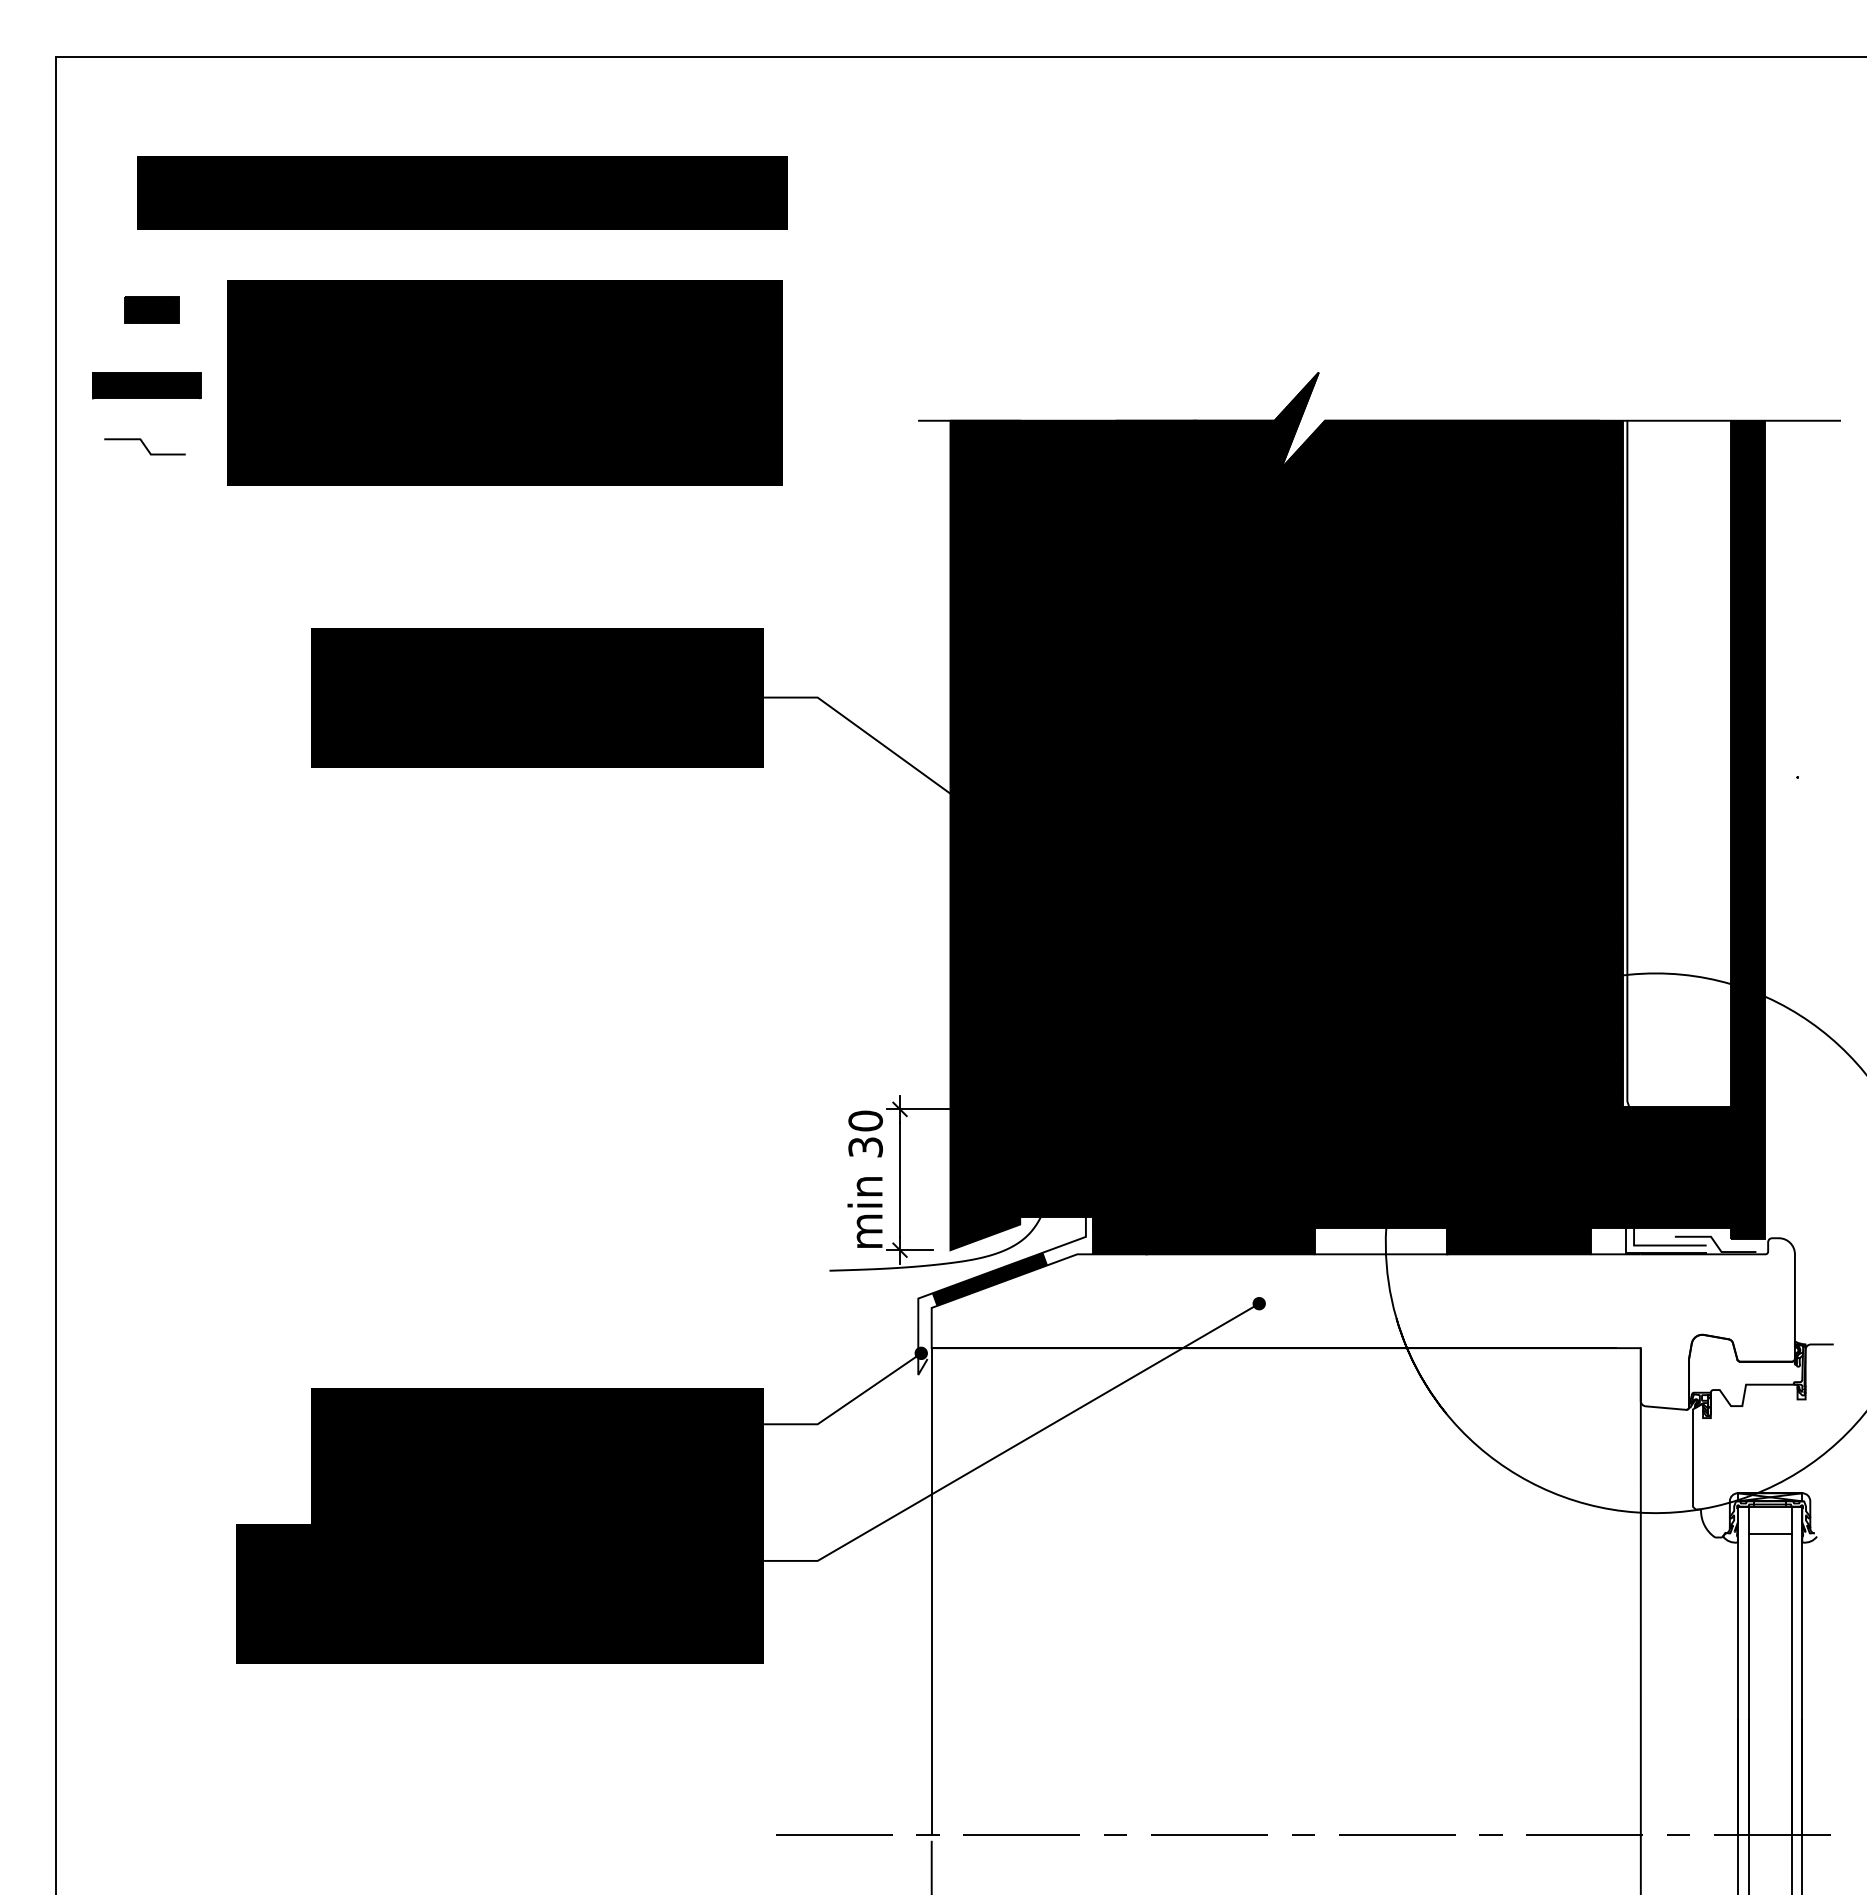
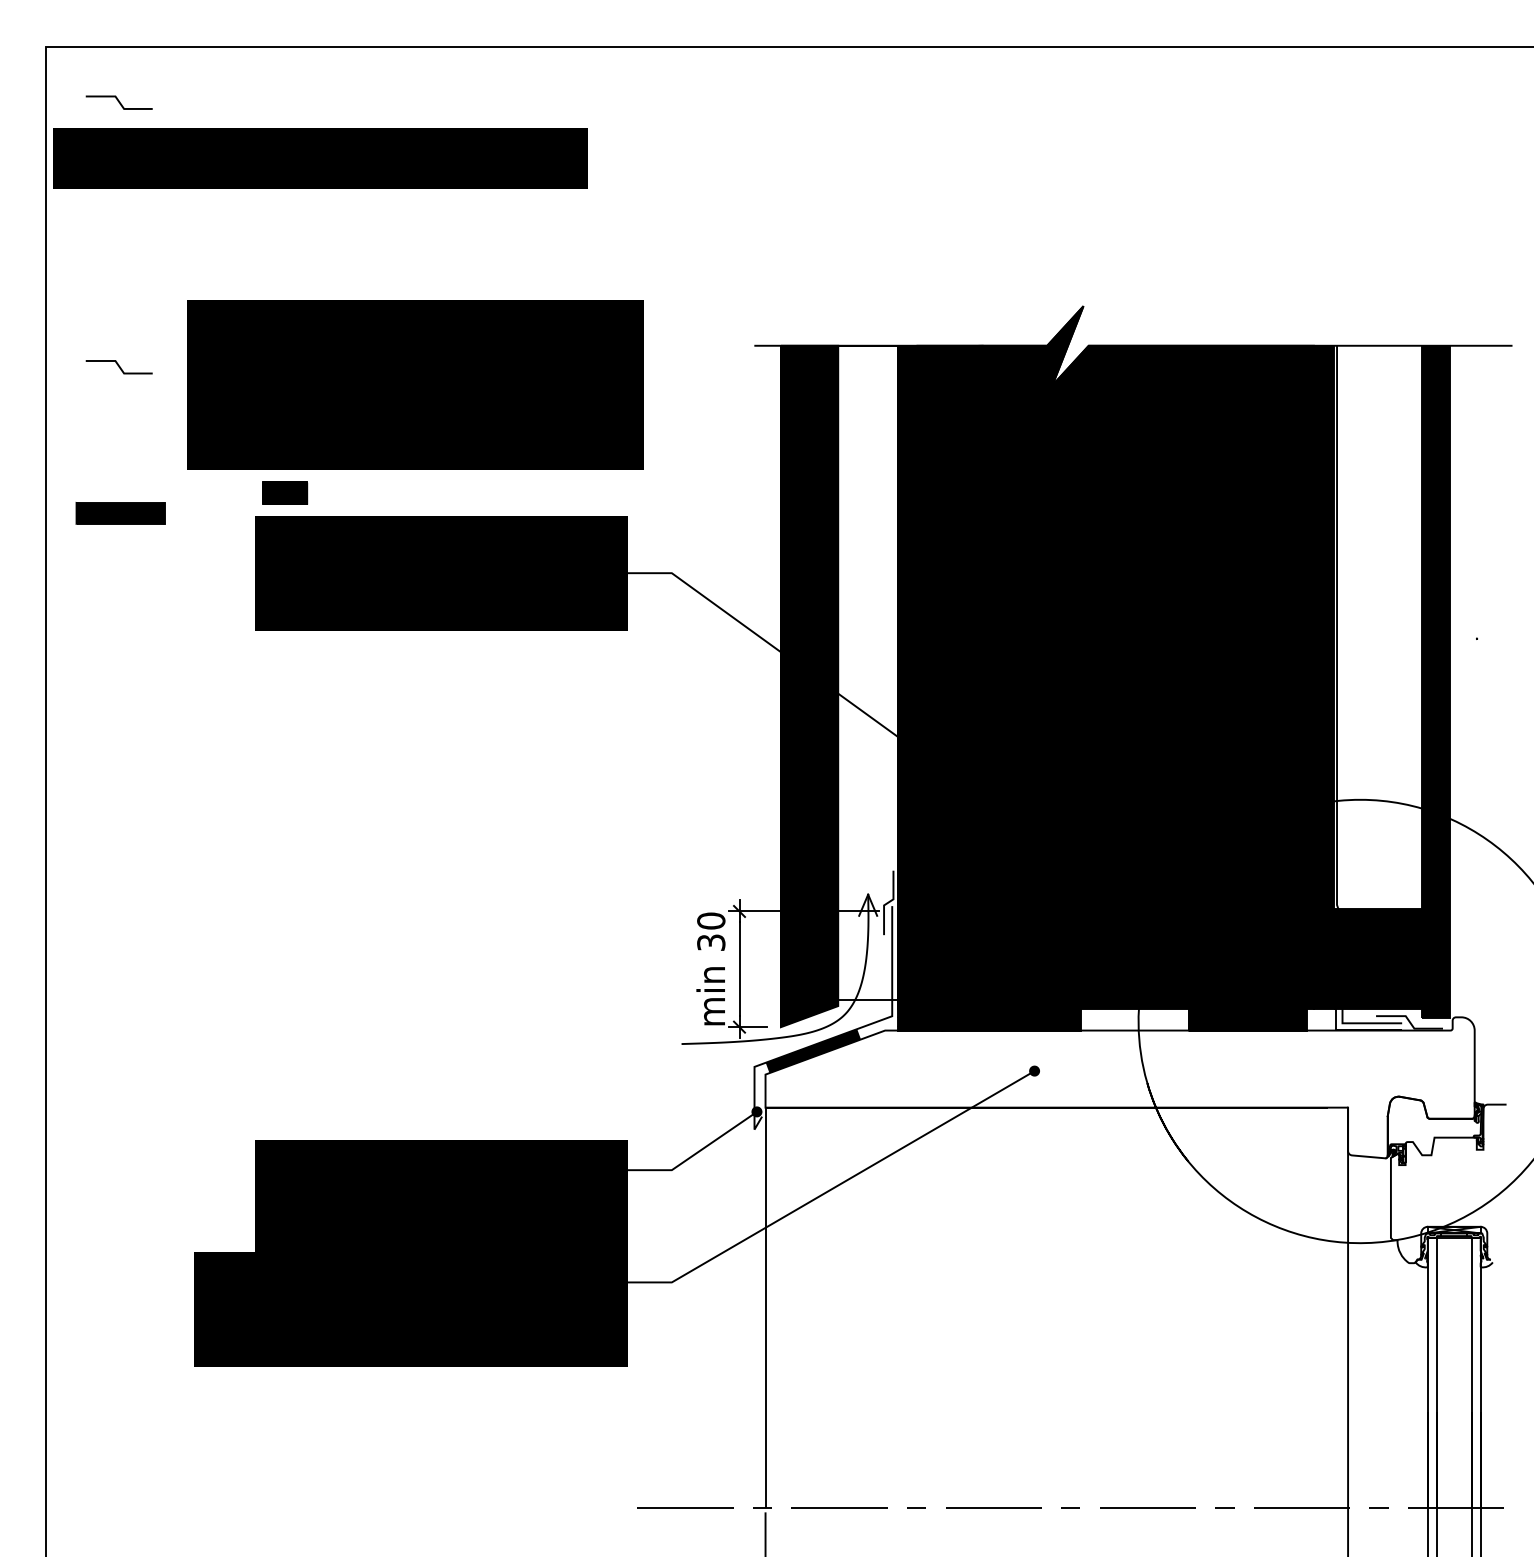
line: (144, 124) -> (118, 102), added
text: (462, 192) -> (320, 158), moved
part: (151, 309) -> (284, 492), moved
text: (504, 382) -> (414, 385), moved
part: (146, 385) -> (120, 513), moved
fill: (1056, 818) -> (868, 672), removed
line: (1769, 1534) -> (1453, 1260), removed

